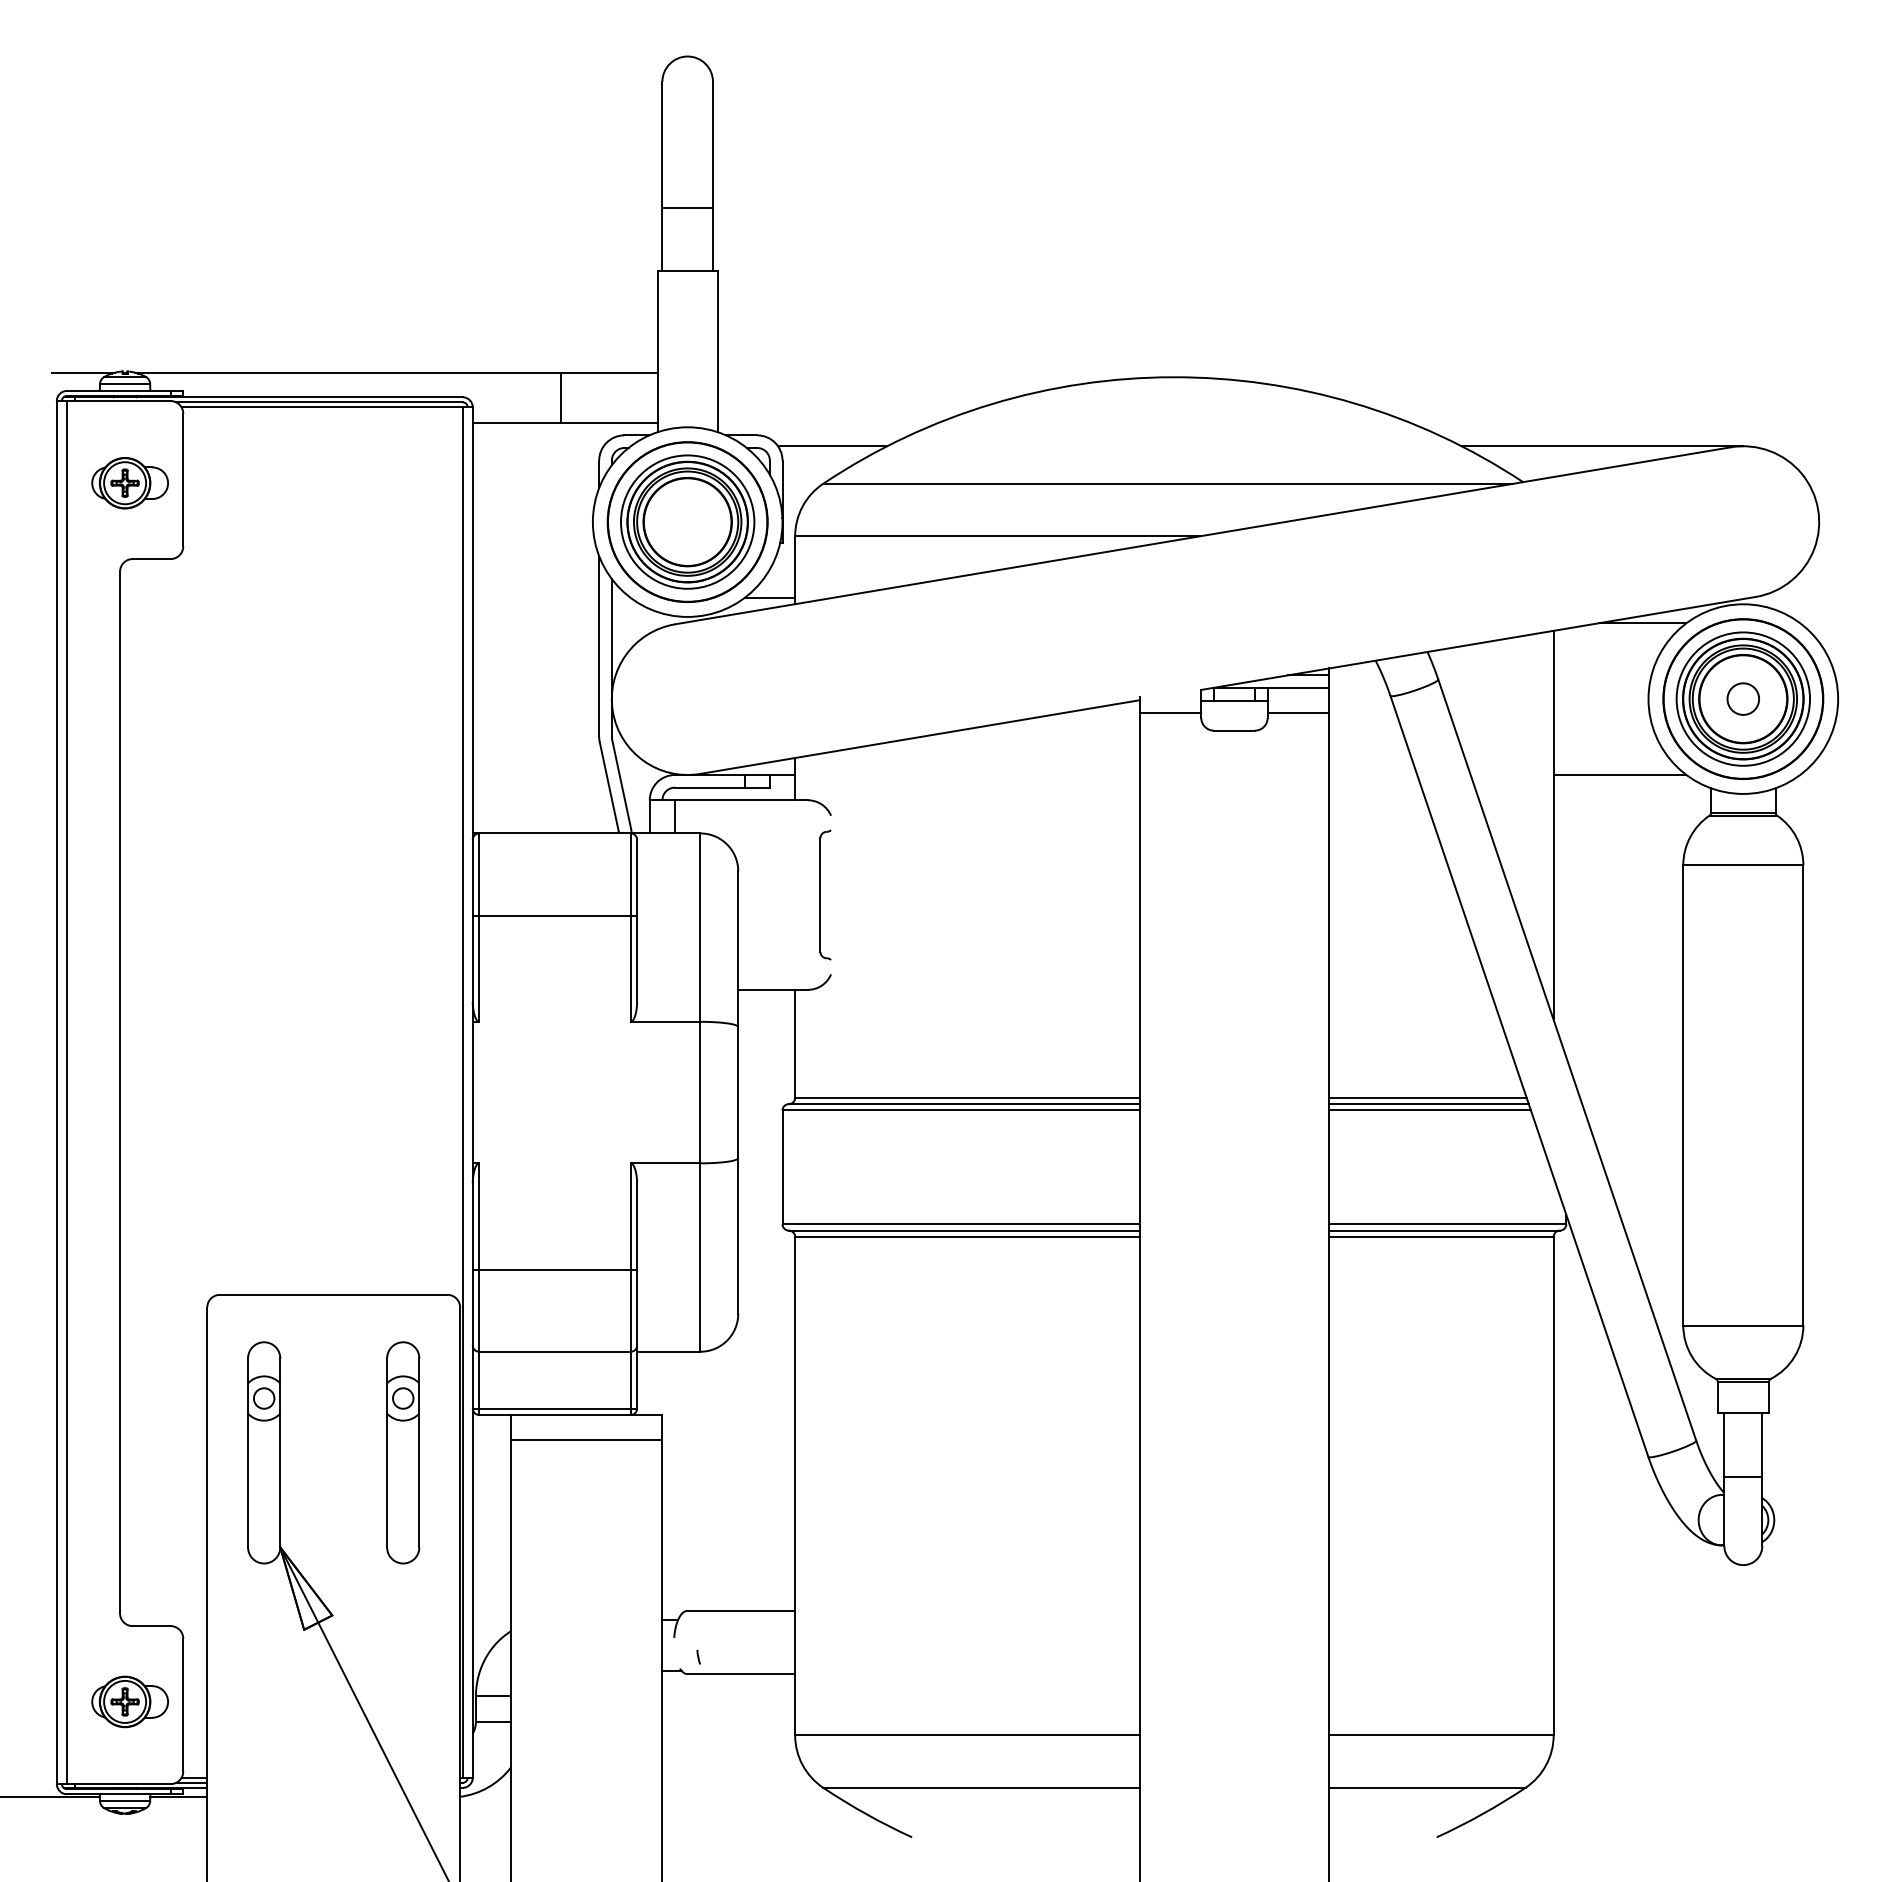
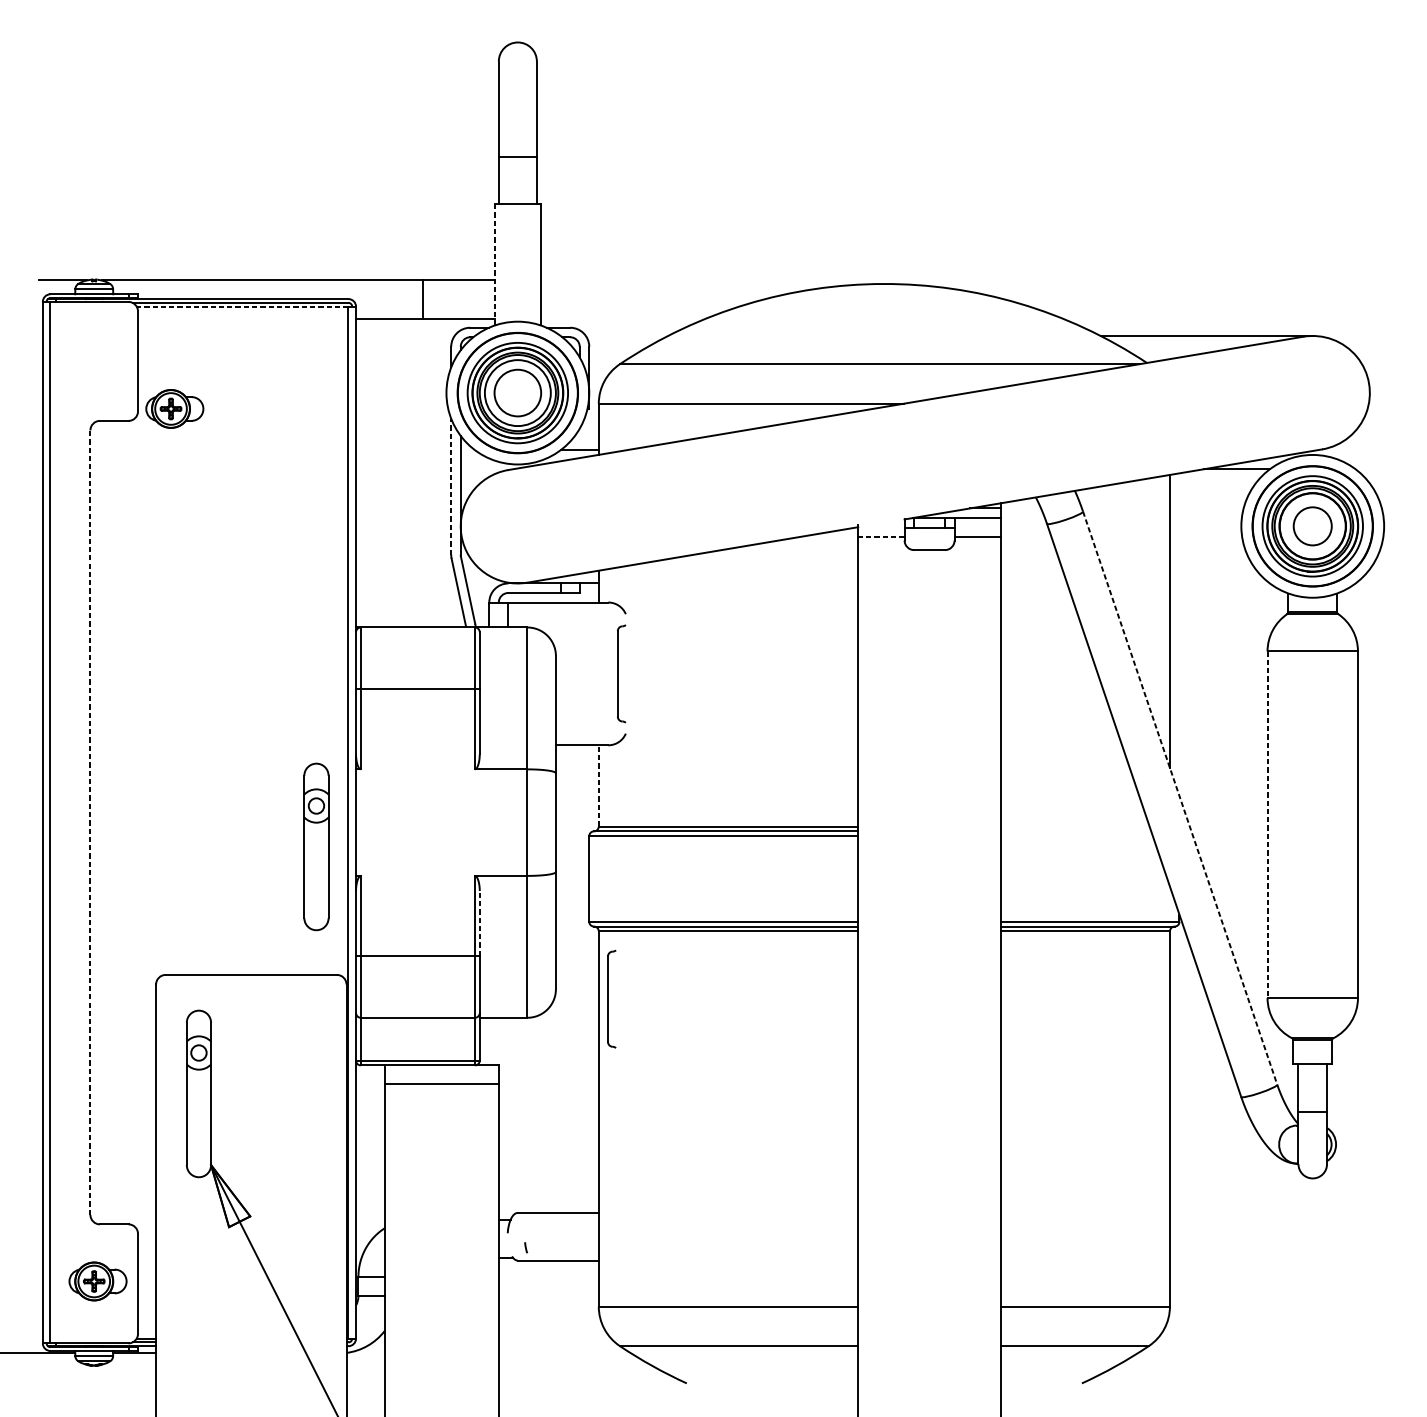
line: (657, 351) -> (495, 264), solid -> dashed
line: (322, 407) -> (242, 306), solid -> dashed
line: (832, 446) -> (626, 336), removed
part: (129, 483) -> (174, 409), moved
circle: (687, 521) -> (517, 392), size x0.7
line: (599, 646) -> (451, 486), solid -> dashed
circle: (1743, 698) -> (1312, 525), size x1.6
line: (1170, 713) -> (881, 537), solid -> dashed
line: (1619, 774) -> (1219, 583), removed
line: (795, 1043) -> (599, 785), solid -> dashed
line: (1567, 1060) -> (1180, 798), solid -> dashed
line: (120, 1092) -> (90, 822), solid -> dashed
line: (1683, 1095) -> (1267, 824), solid -> dashed
line: (1427, 1097) -> (1074, 826), removed
line: (1428, 1104) -> (1075, 831), removed
line: (1429, 1110) -> (1076, 836), removed
line: (637, 1225) -> (480, 922), solid -> dashed
part: (812, 1326) -> (611, 998), added
part: (403, 1452) -> (316, 846), moved

